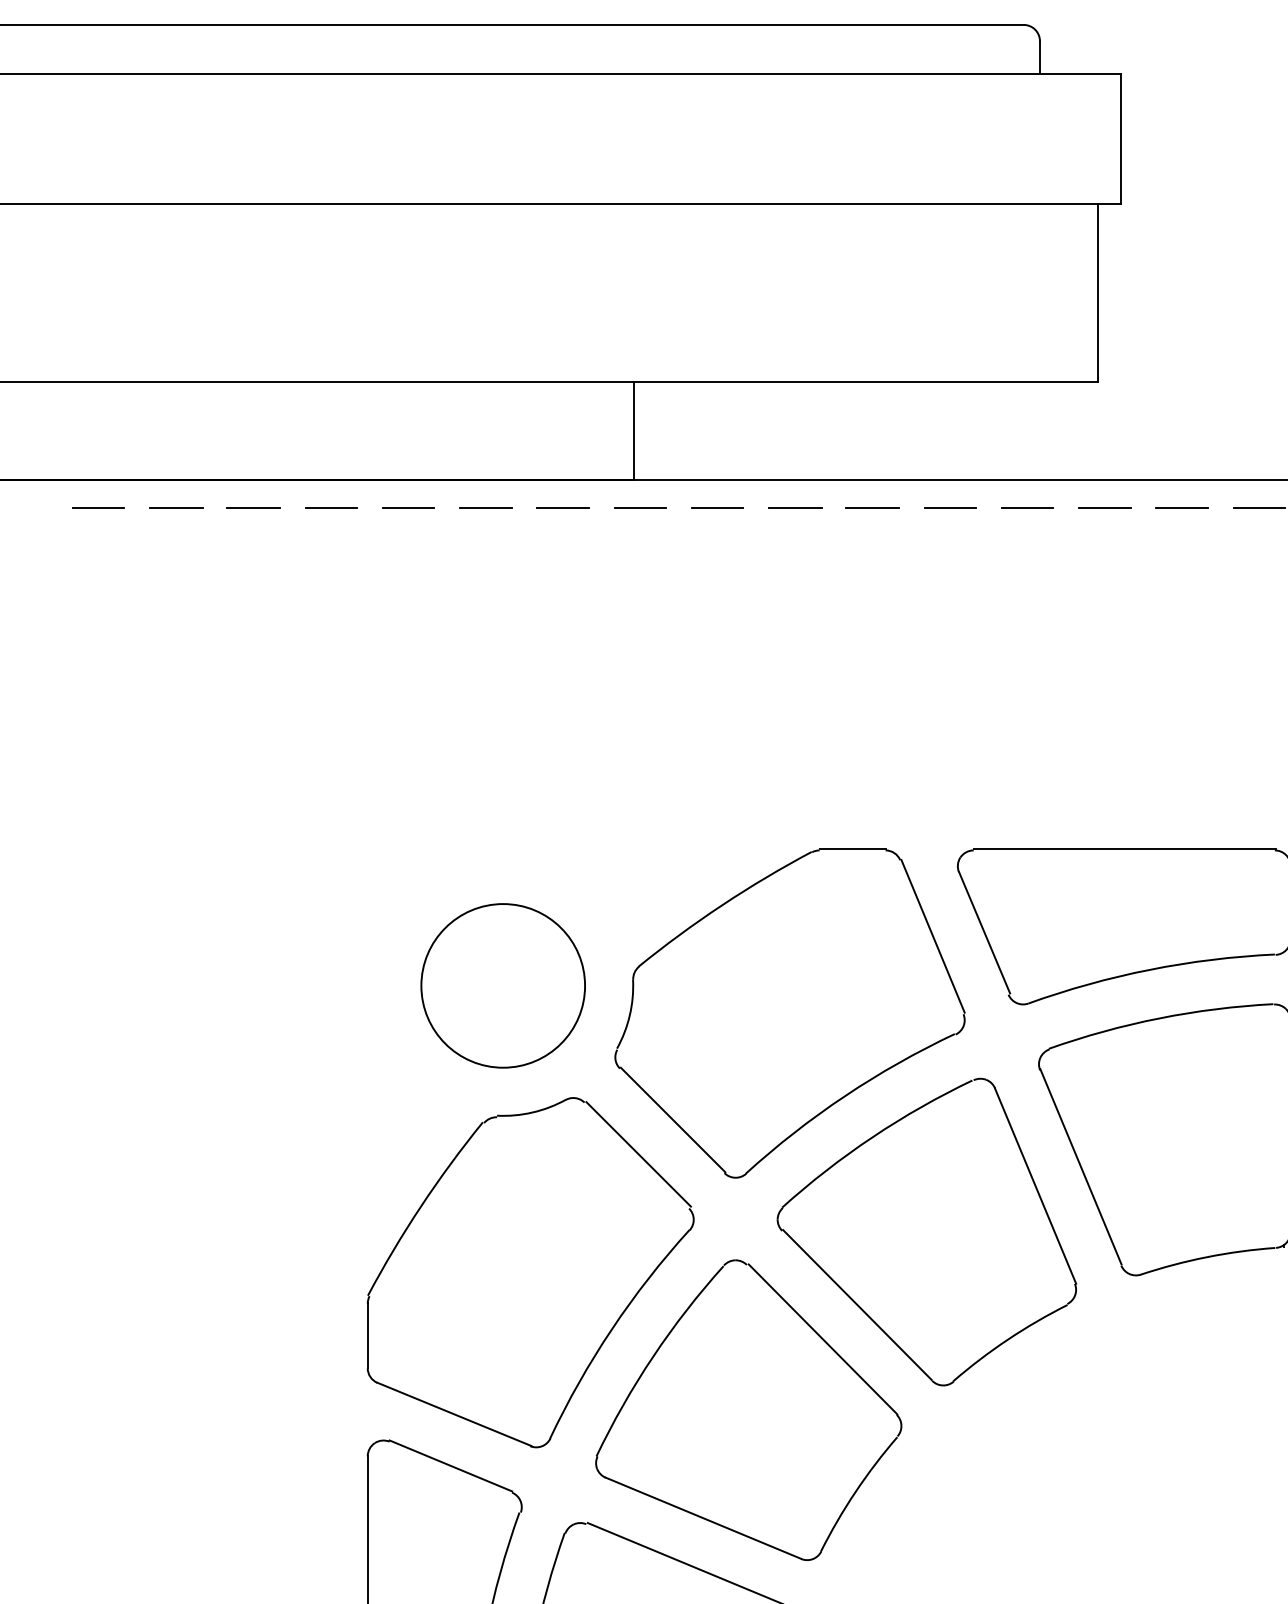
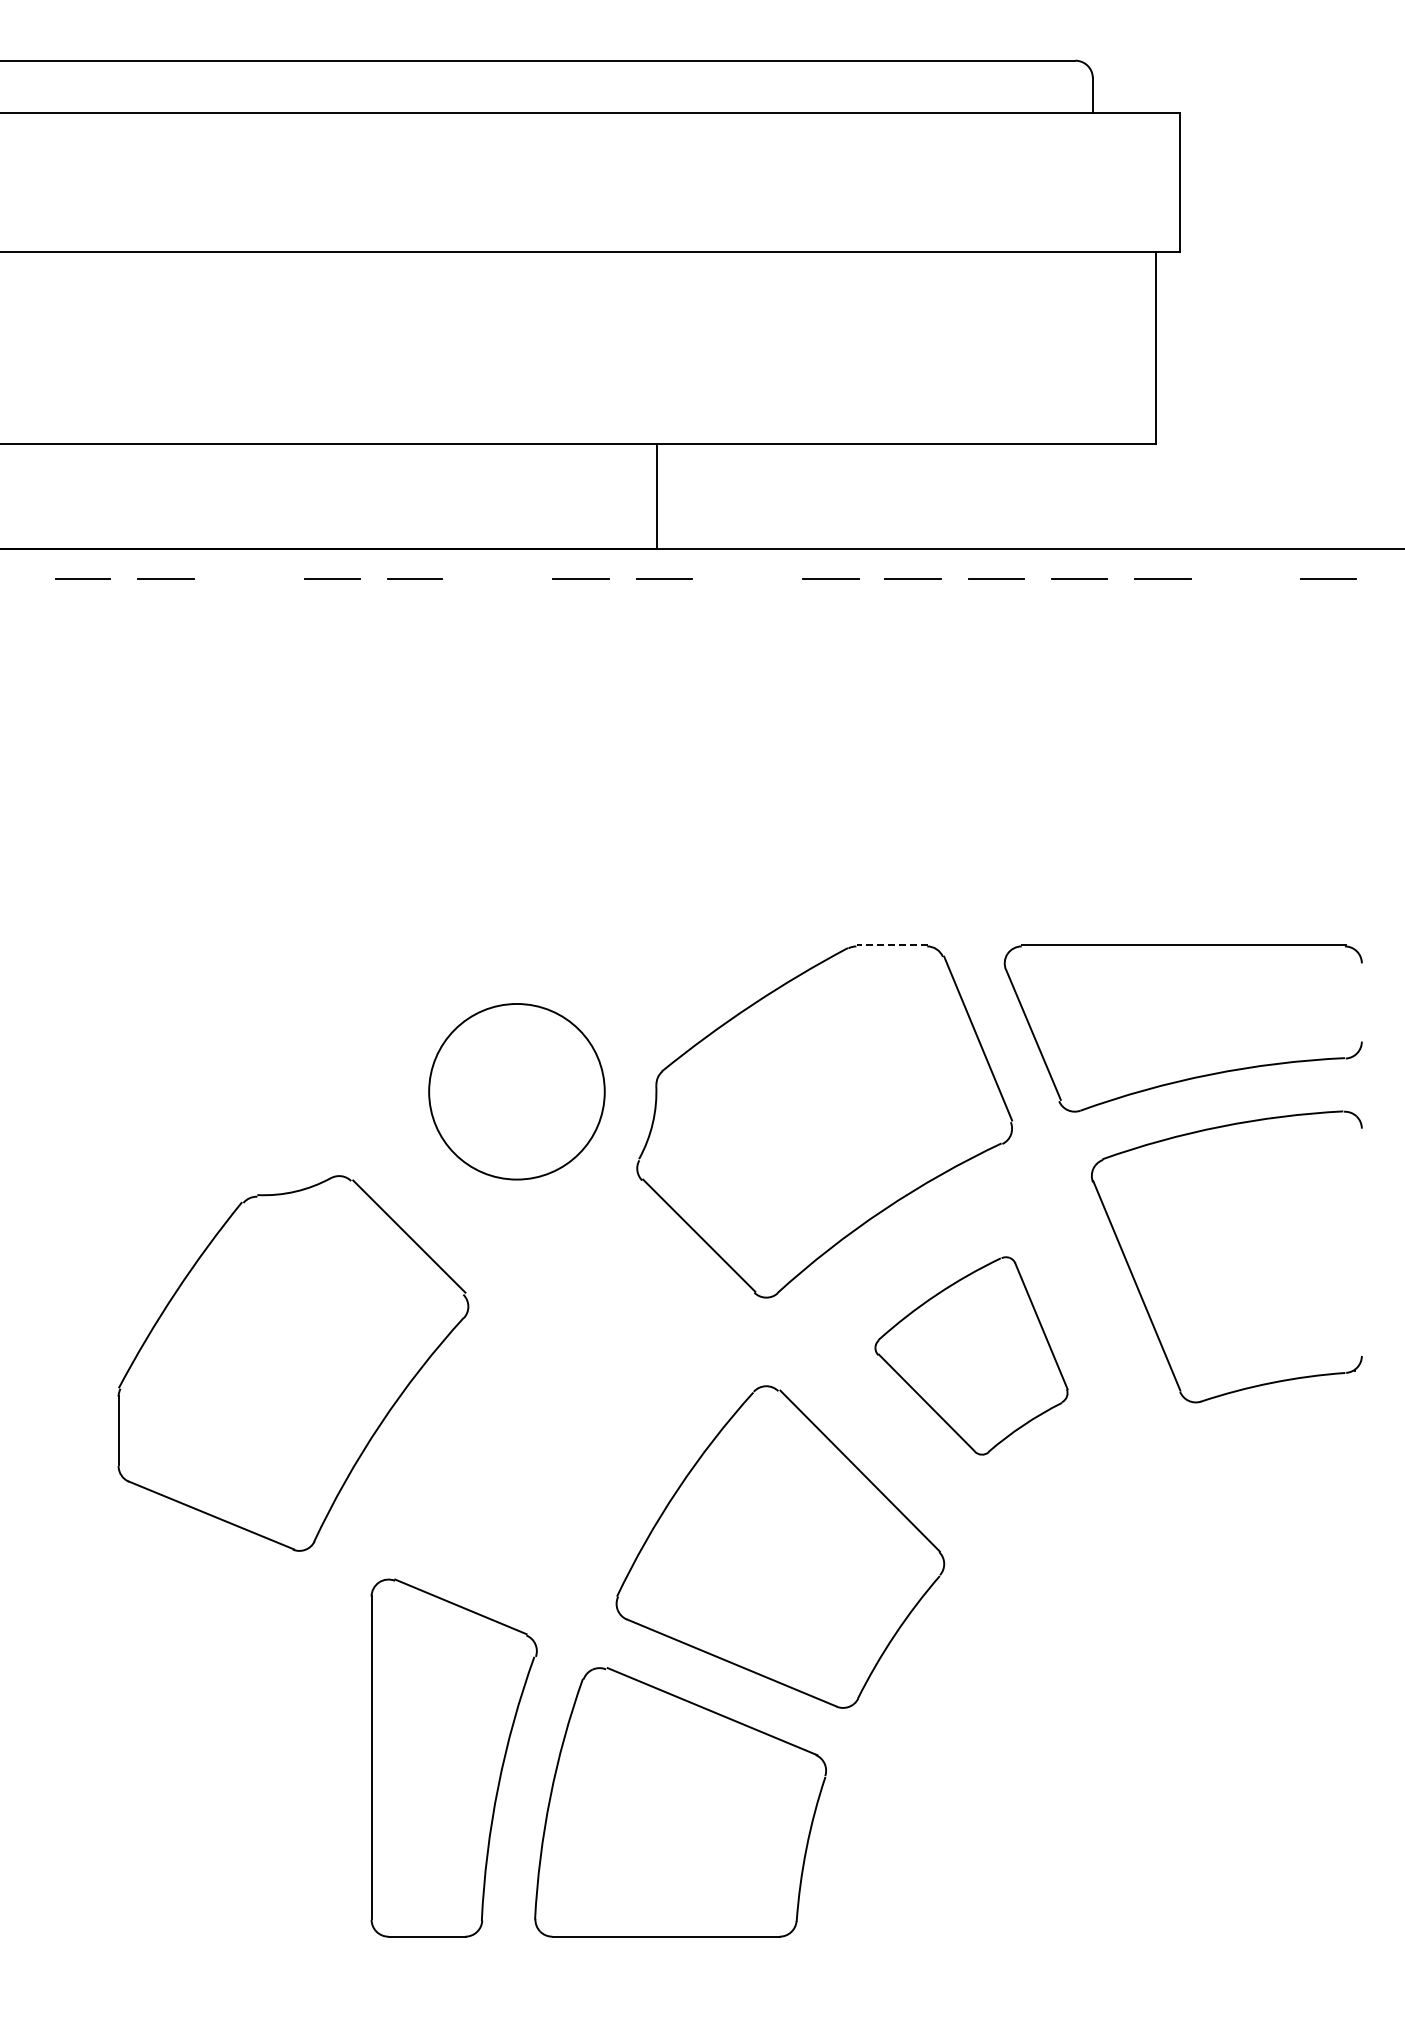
line: (253, 507) -> (249, 578), removed
line: (486, 507) -> (498, 578), removed
line: (717, 507) -> (746, 578), removed
line: (1181, 507) -> (1244, 578), removed
line: (853, 848) -> (892, 944), solid -> dashed
part: (926, 1231) -> (971, 1355), size x0.6
part: (530, 1272) -> (293, 1363), moved

